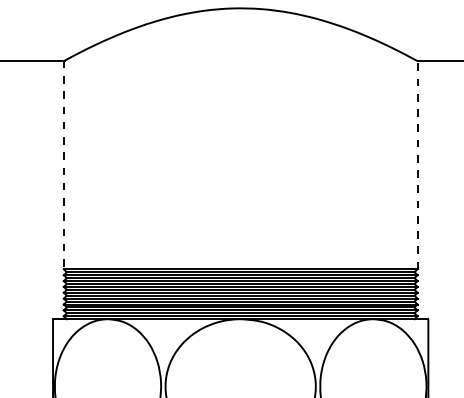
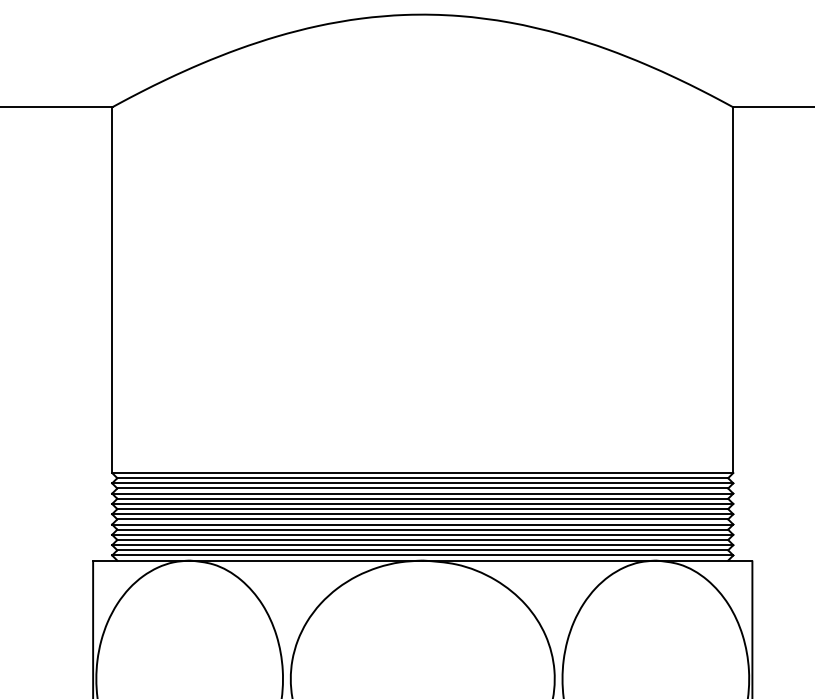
line: (417, 164) -> (733, 288), dashed -> solid
line: (63, 165) -> (111, 290), dashed -> solid

